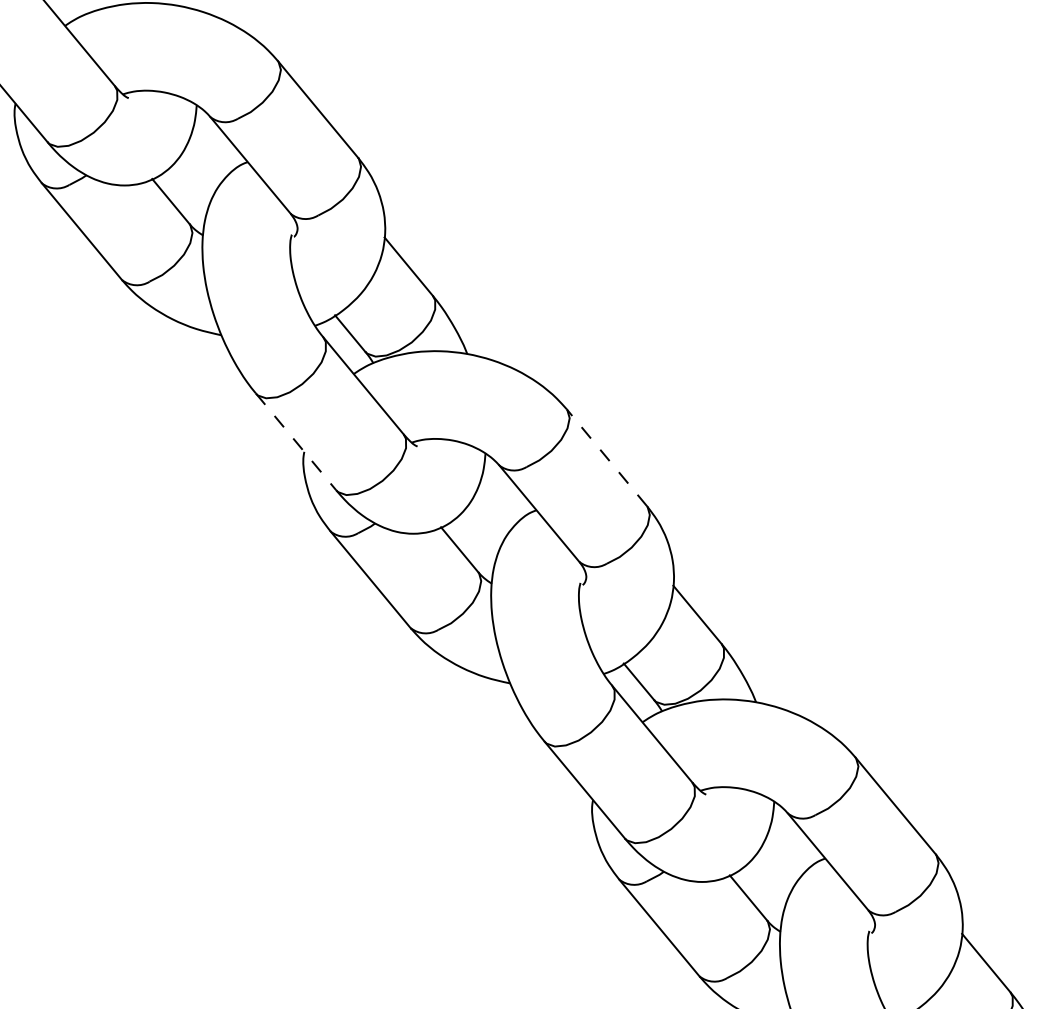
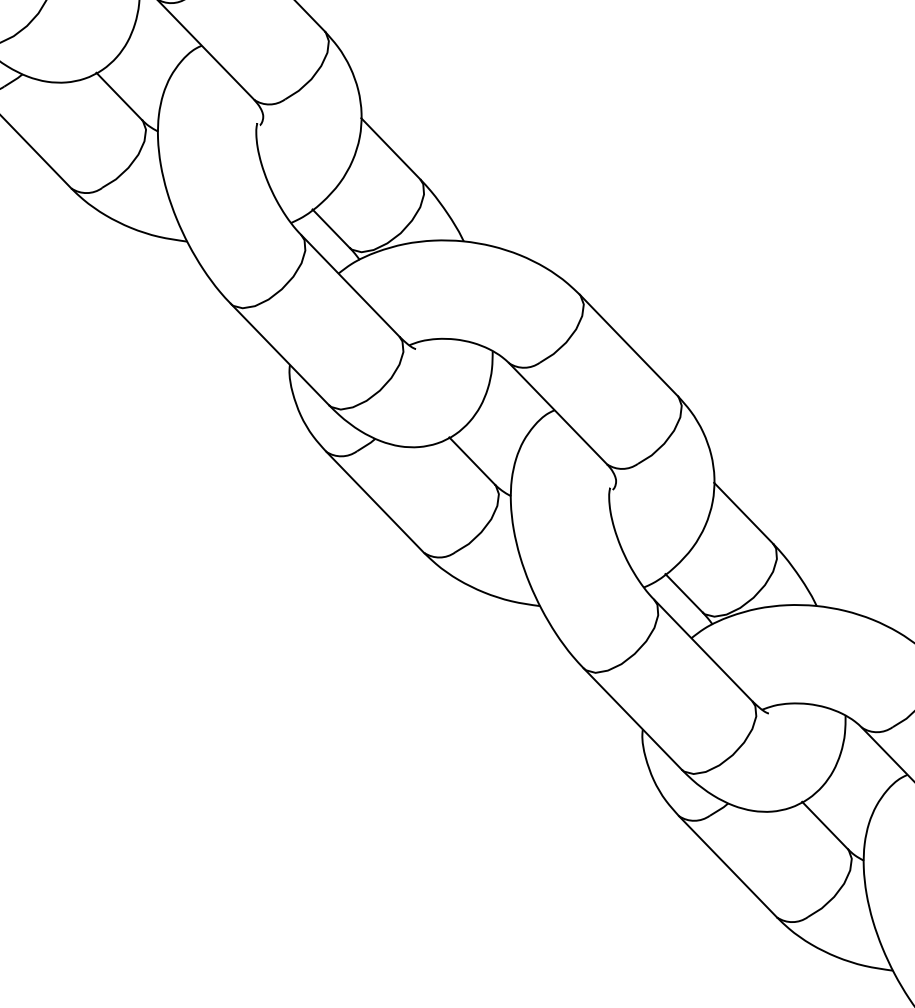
line: (296, 441) -> (280, 353), dashed -> solid
line: (606, 457) -> (628, 345), dashed -> solid

